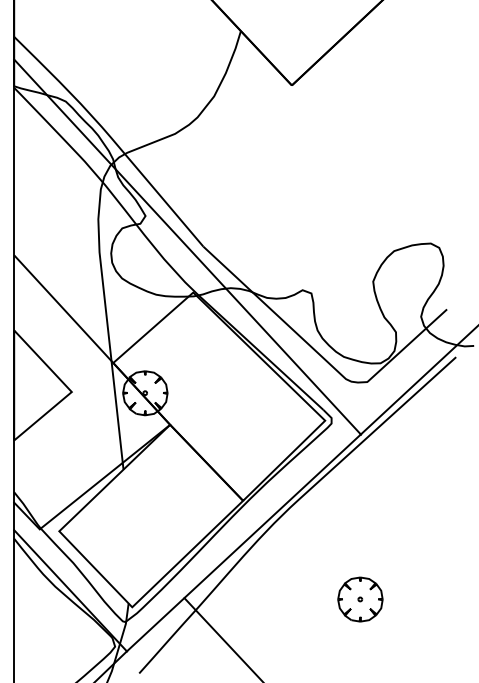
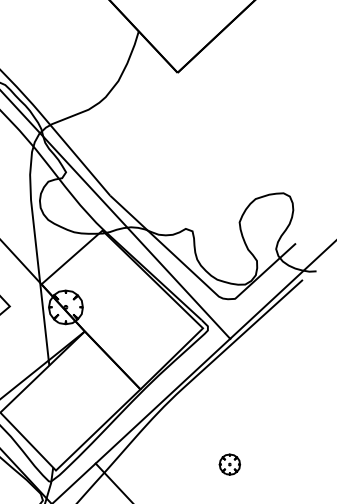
part: (360, 599) -> (229, 464), size x0.6

